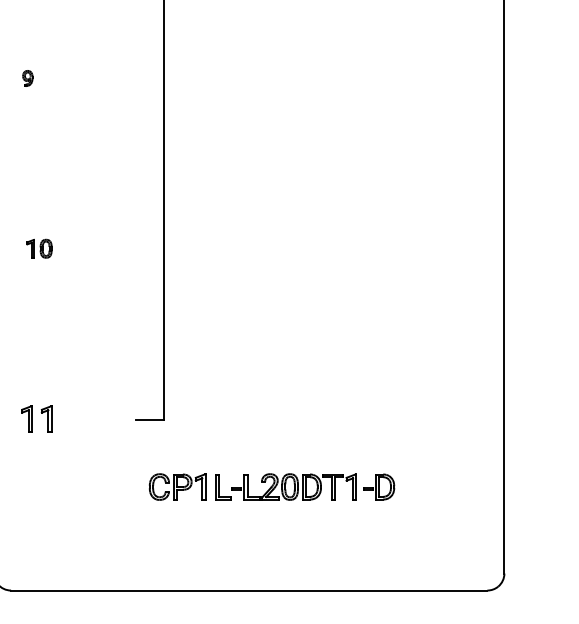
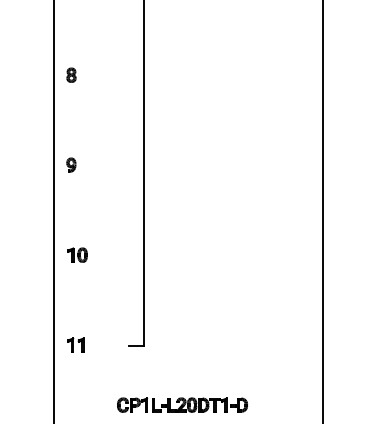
part: (28, 77) -> (71, 164), size x1.67
part: (39, 247) -> (77, 254), size x1.43
part: (271, 485) -> (182, 404), moved

